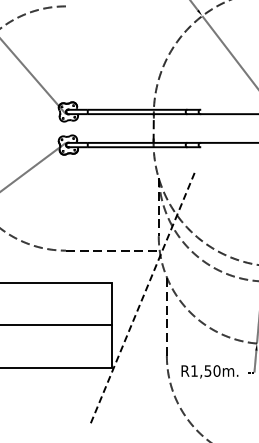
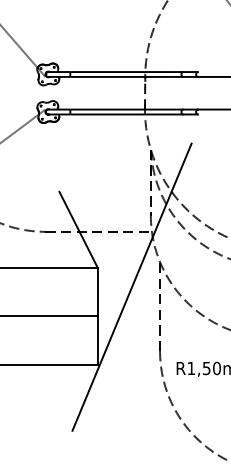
line: (95, 248) -> (79, 229), added
line: (142, 299) -> (132, 287), dashed -> solid

